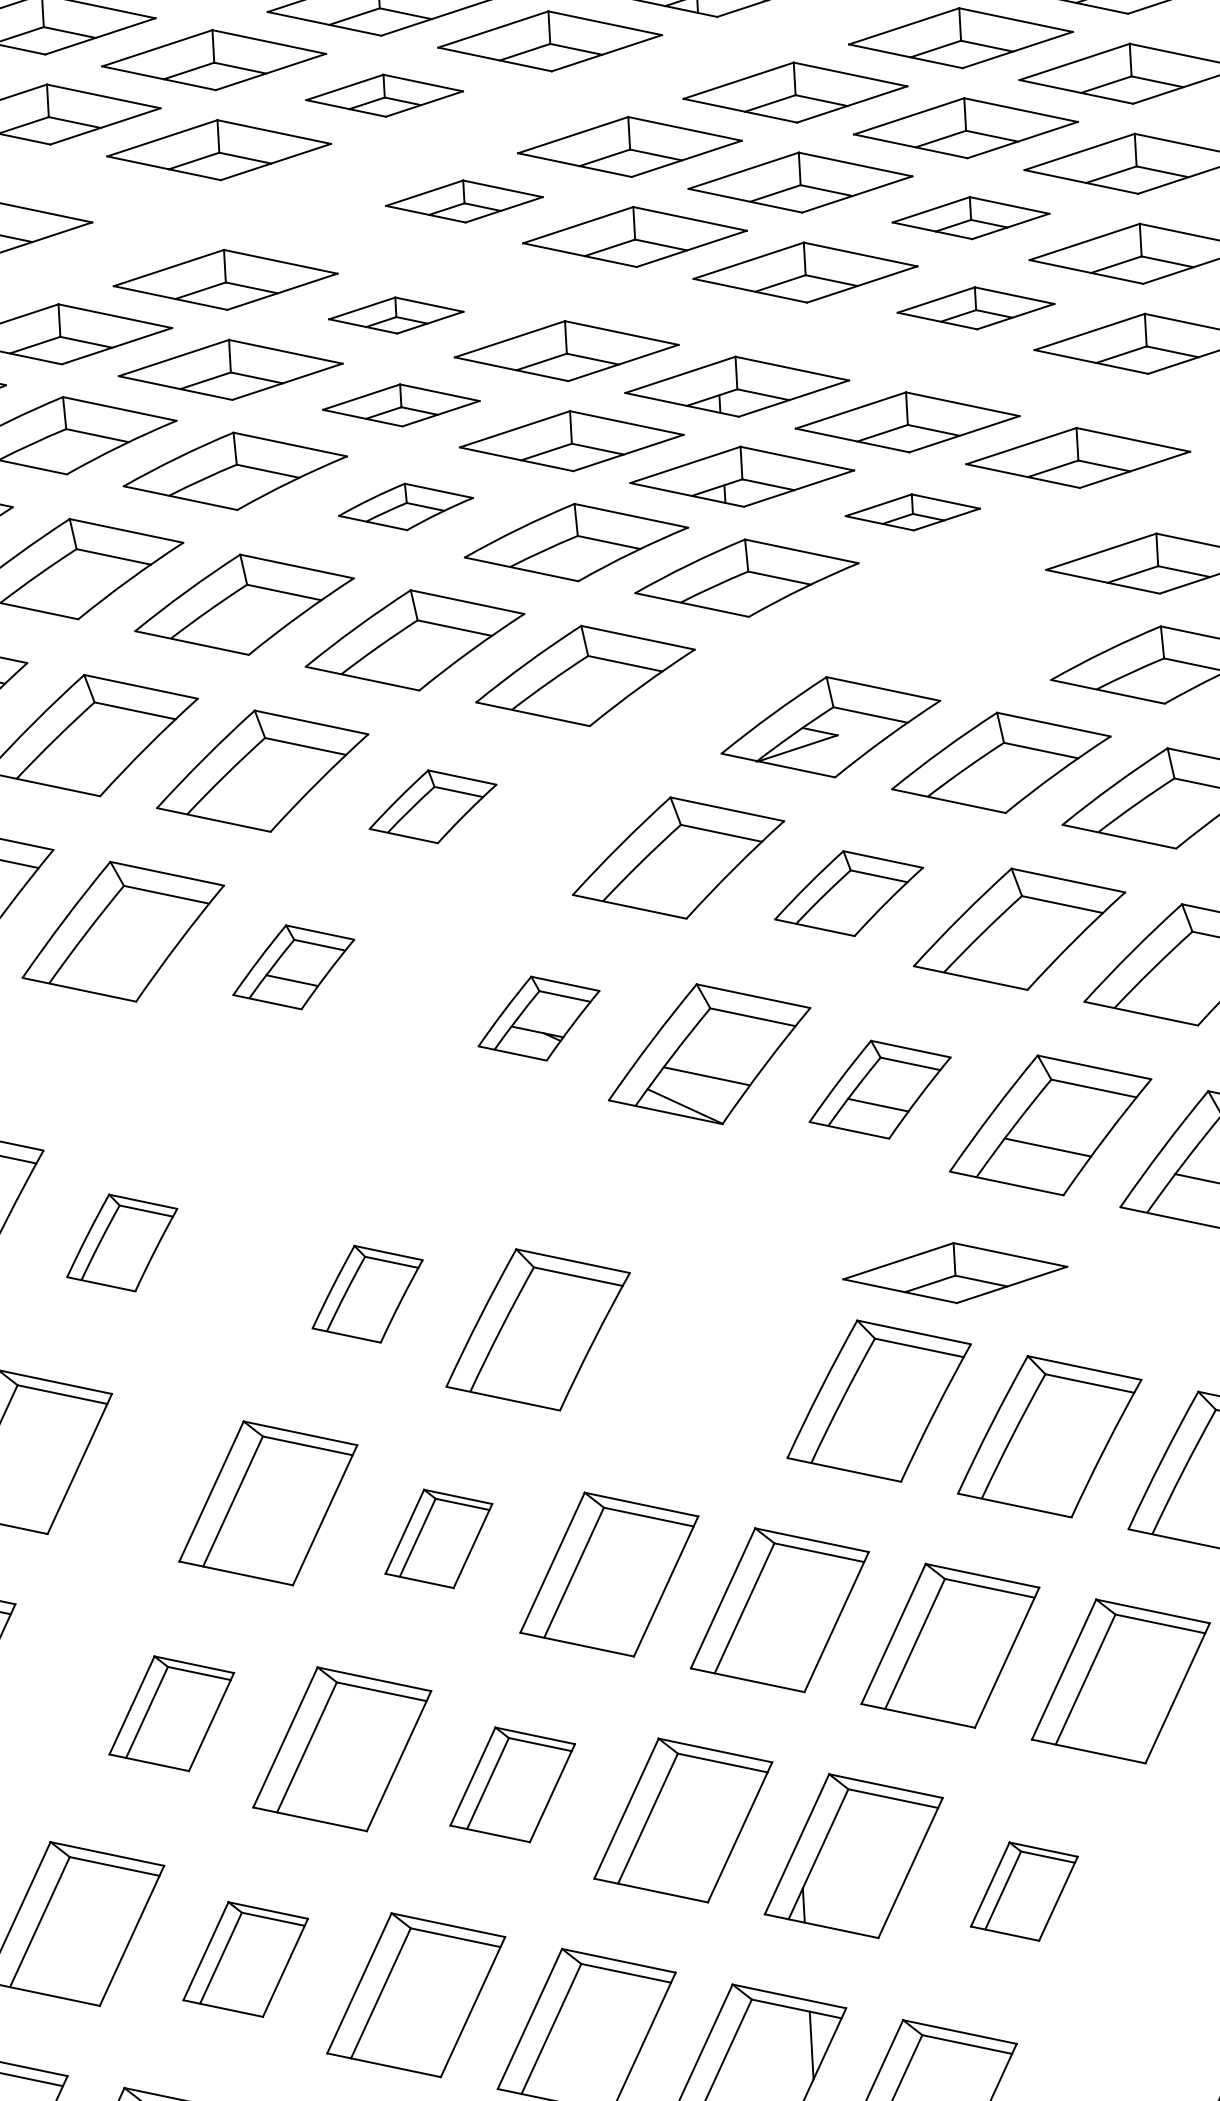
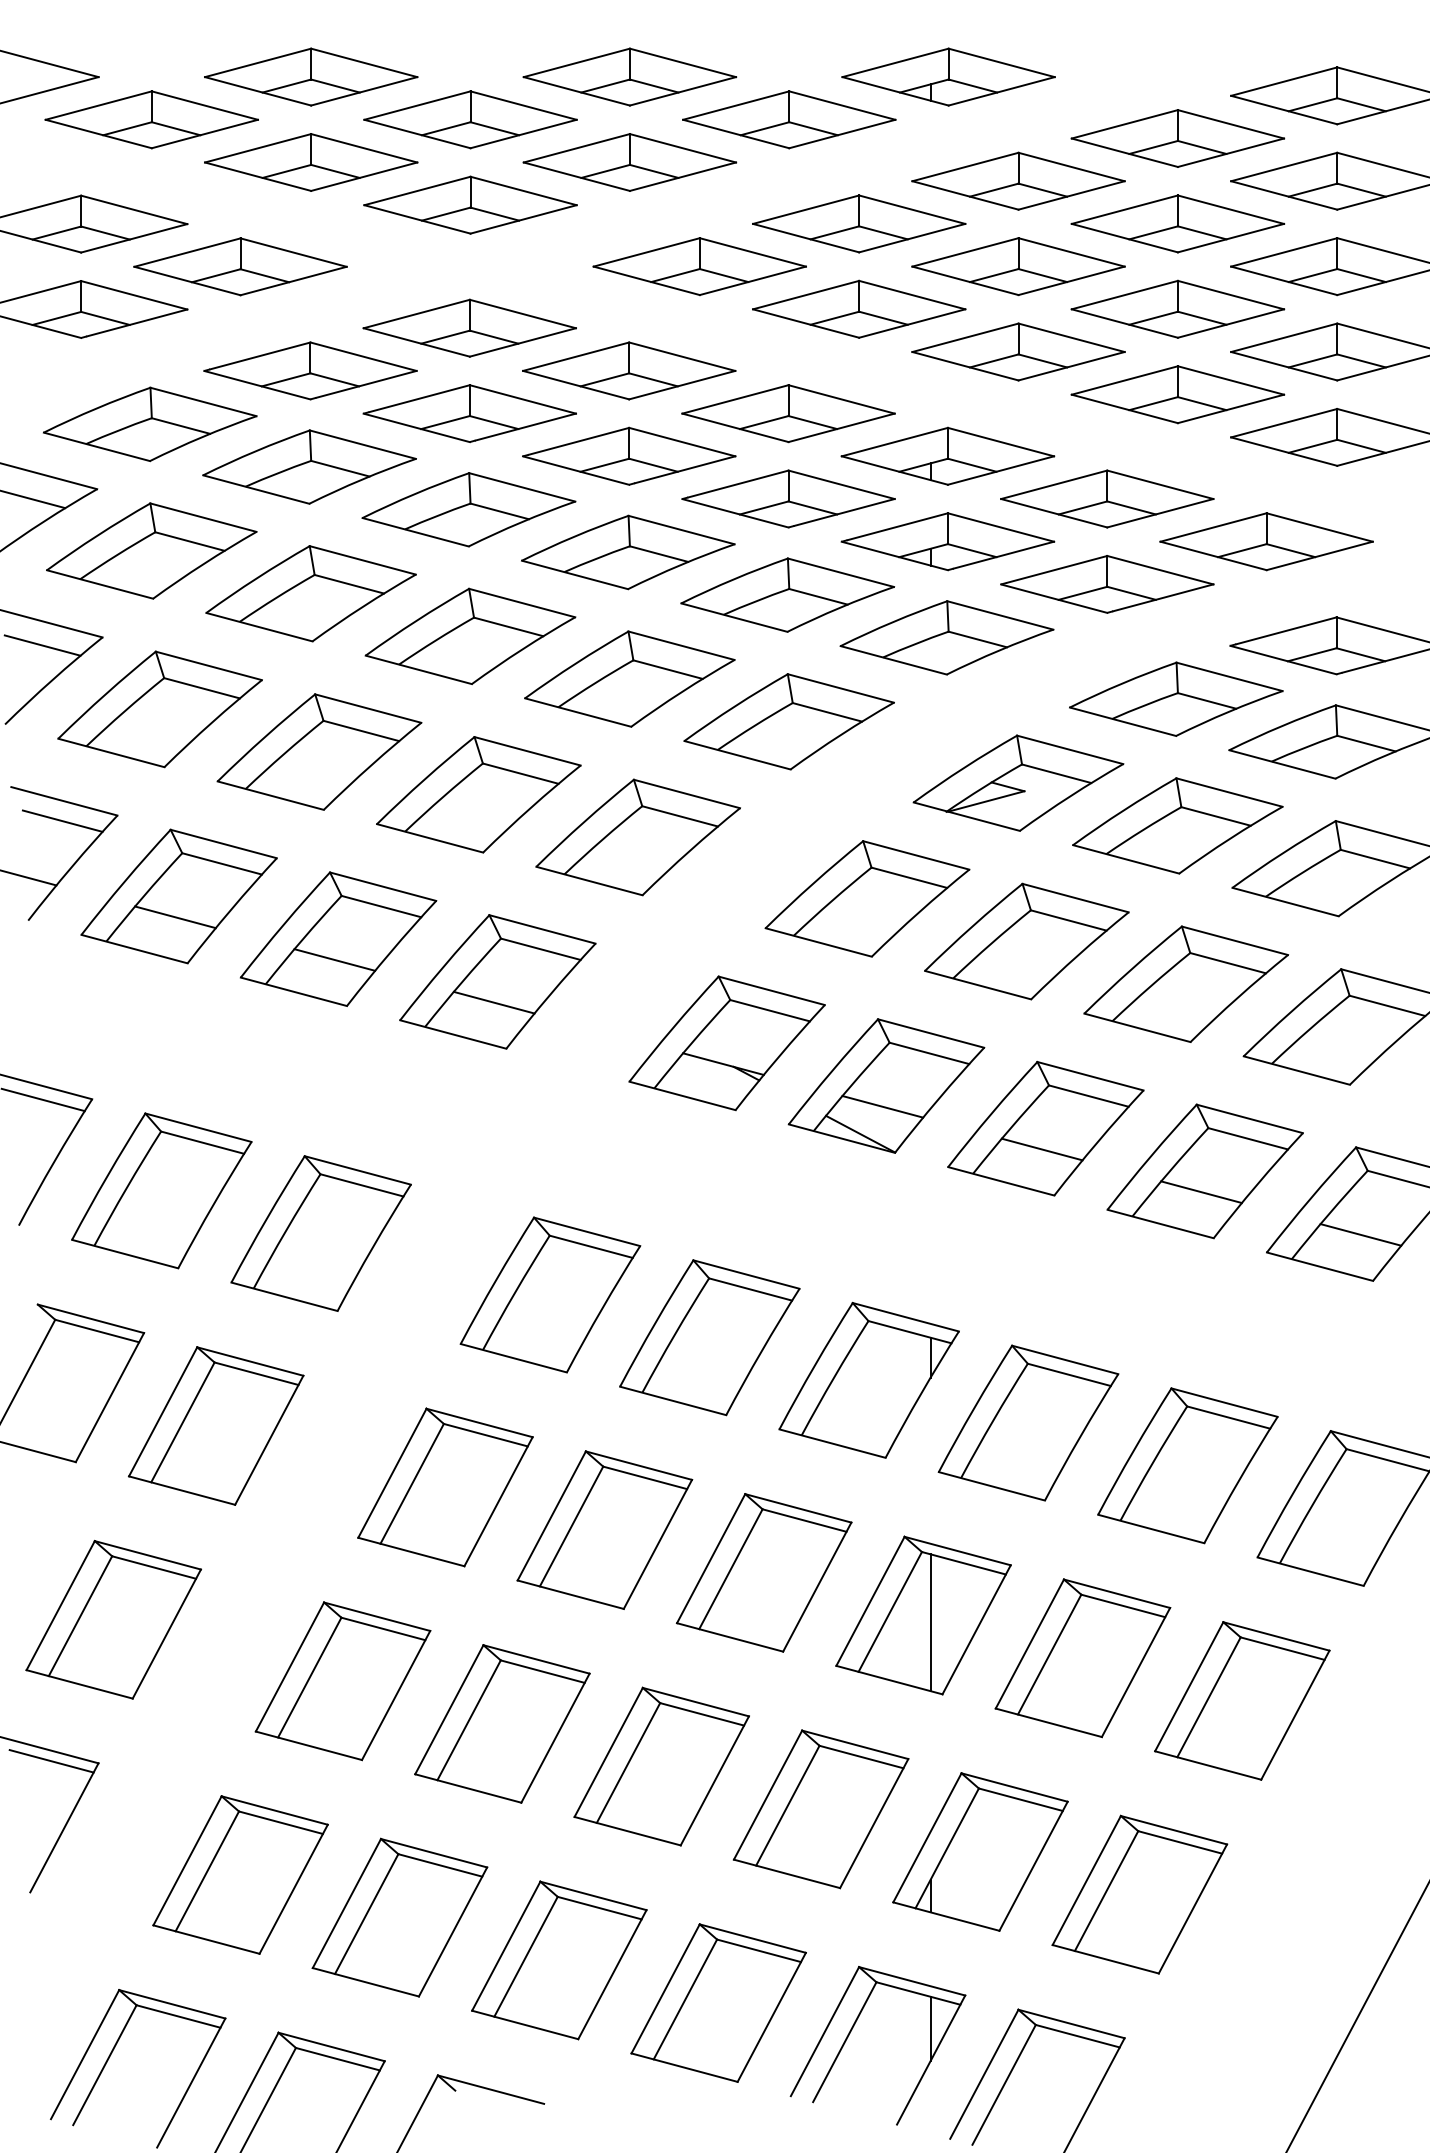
part: (384, 95) -> (629, 162), size x1.43
part: (464, 201) -> (699, 266), size x1.43
part: (970, 217) -> (1177, 308), size x1.43
part: (975, 308) -> (1177, 394), size x1.43
part: (396, 315) -> (629, 370), size x1.67
part: (401, 404) -> (629, 455), size x1.43
part: (406, 506) -> (628, 552), size x1.67
part: (912, 512) -> (1107, 584), size x1.67
part: (992, 628) -> (1176, 698), added
part: (432, 806) -> (637, 837), size x1.67
part: (848, 893) -> (1026, 941), size x1.43
line: (120, 953) -> (334, 959), added
part: (293, 966) -> (497, 981), size x1.67
part: (538, 1018) -> (726, 1043), size x1.67
part: (879, 1089) -> (1045, 1128), size x1.43
part: (121, 1242) -> (320, 1233), size x1.67
part: (955, 1272) -> (1107, 1305), removed
part: (367, 1293) -> (550, 1294), size x1.67
part: (707, 1364) -> (868, 1379), added
part: (438, 1538) -> (604, 1529), size x1.67
line: (787, 1617) -> (930, 1622), added
part: (171, 1713) -> (342, 1681), size x1.43
part: (512, 1784) -> (661, 1766), size x1.43
part: (1023, 1891) -> (1139, 1894), size x1.67
part: (245, 1959) -> (399, 1917), size x1.43

